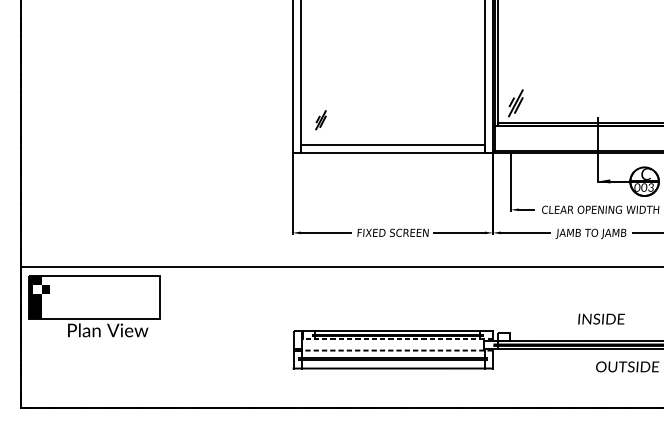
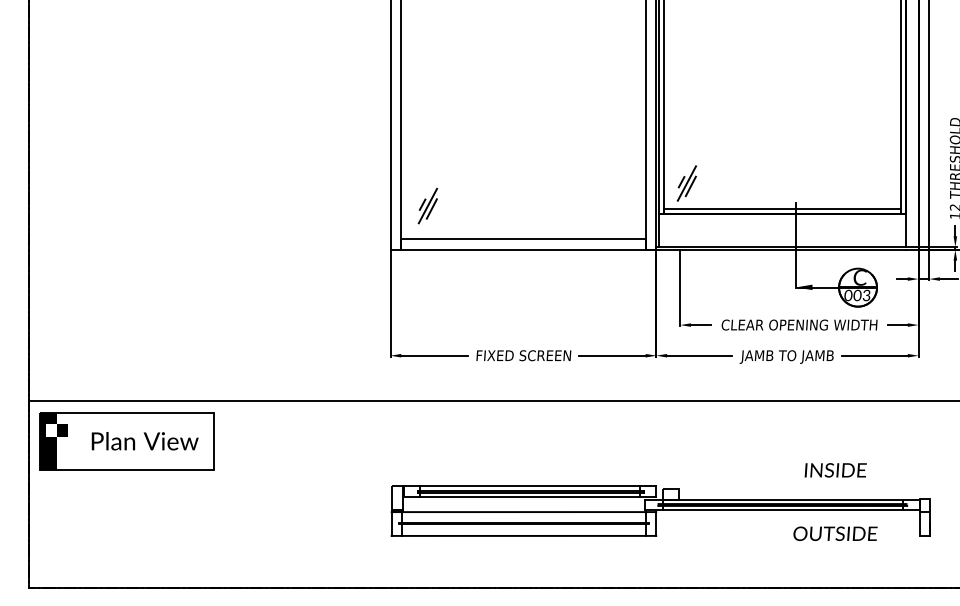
part: (320, 119) -> (427, 205), size x1.43
text: (601, 319) -> (835, 470), moved
text: (107, 330) -> (144, 441), moved
line: (397, 339) -> (529, 497), dashed -> solid
line: (392, 350) -> (523, 512), dashed -> solid

